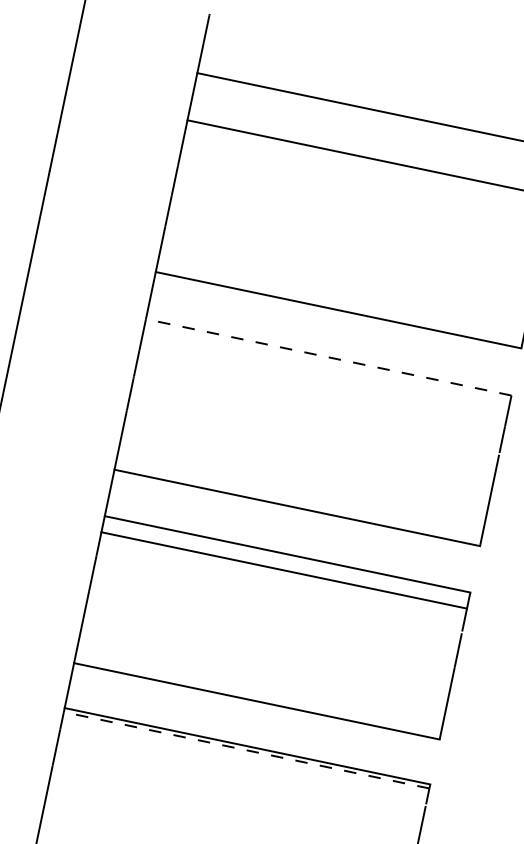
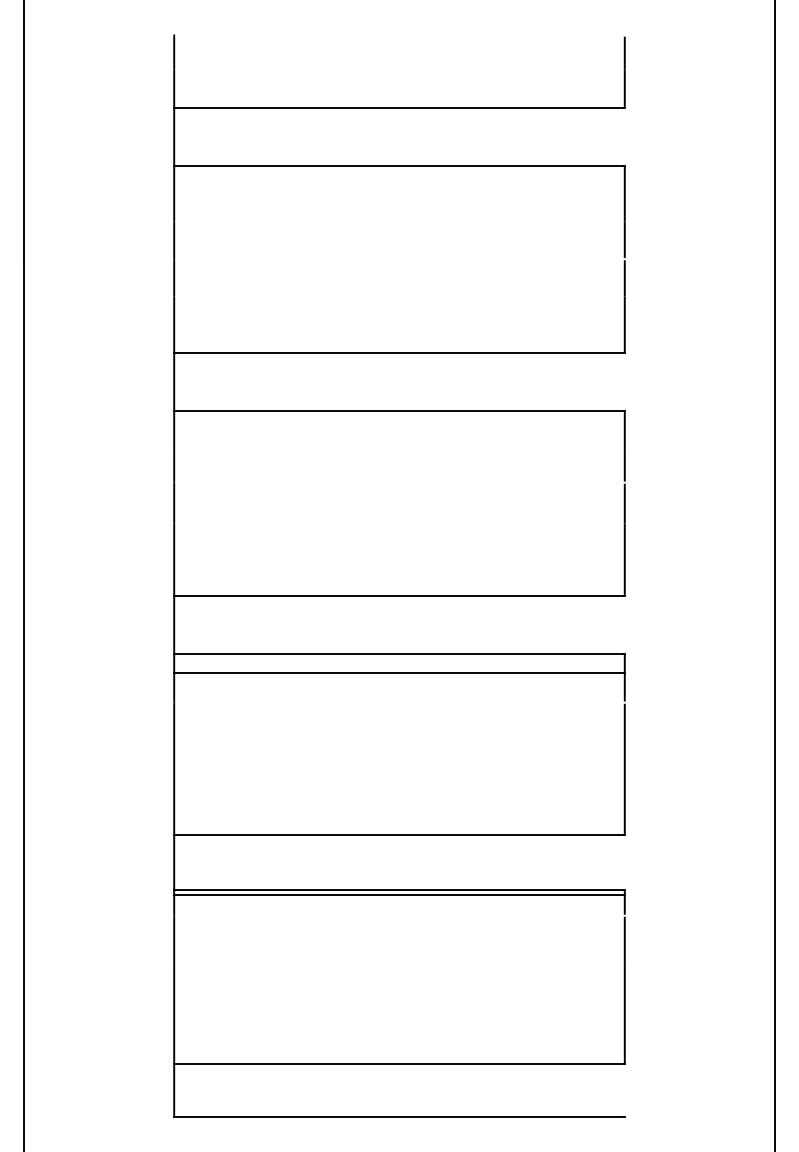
line: (328, 357) -> (399, 410), dashed -> solid
line: (246, 750) -> (399, 895), dashed -> solid

